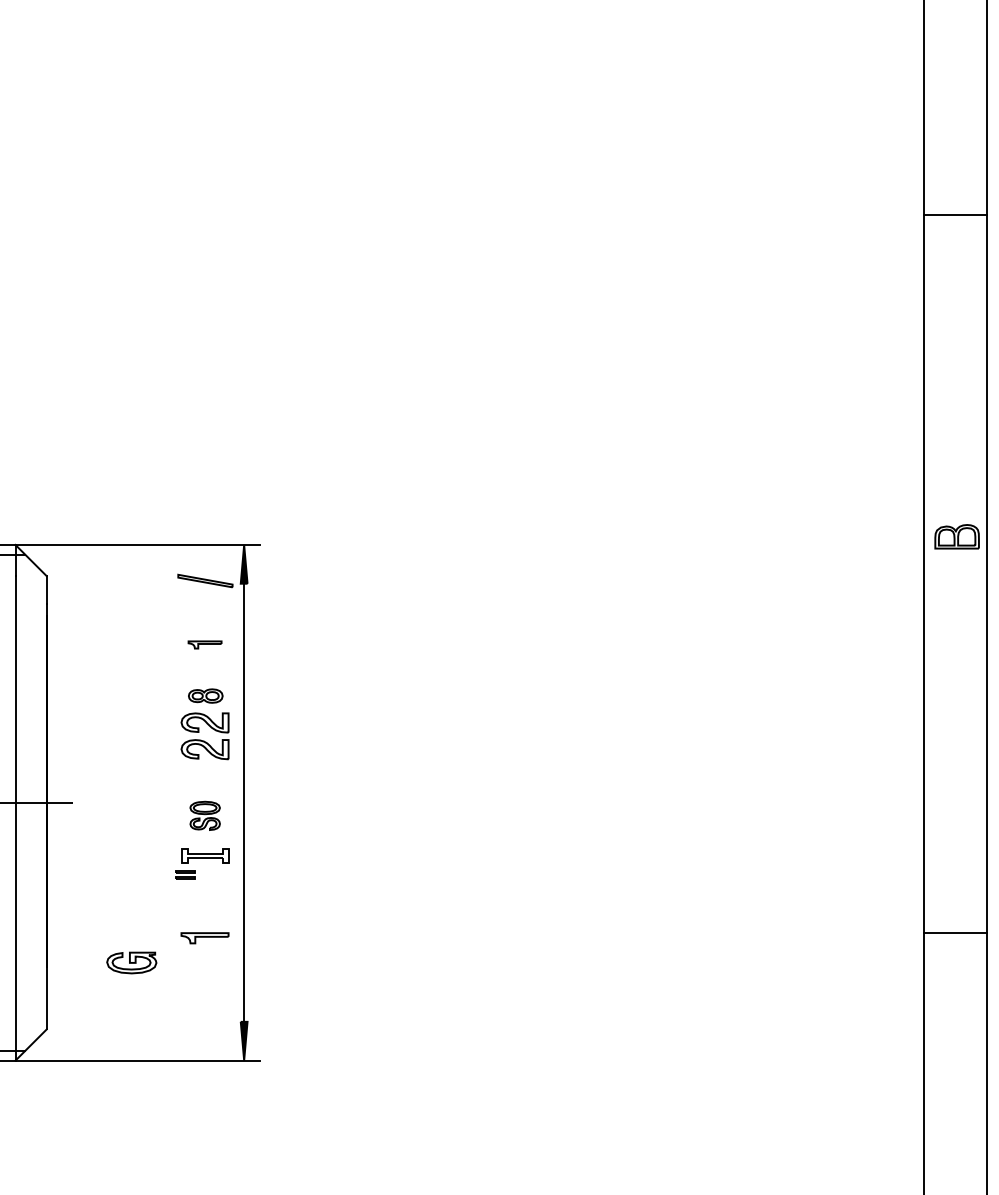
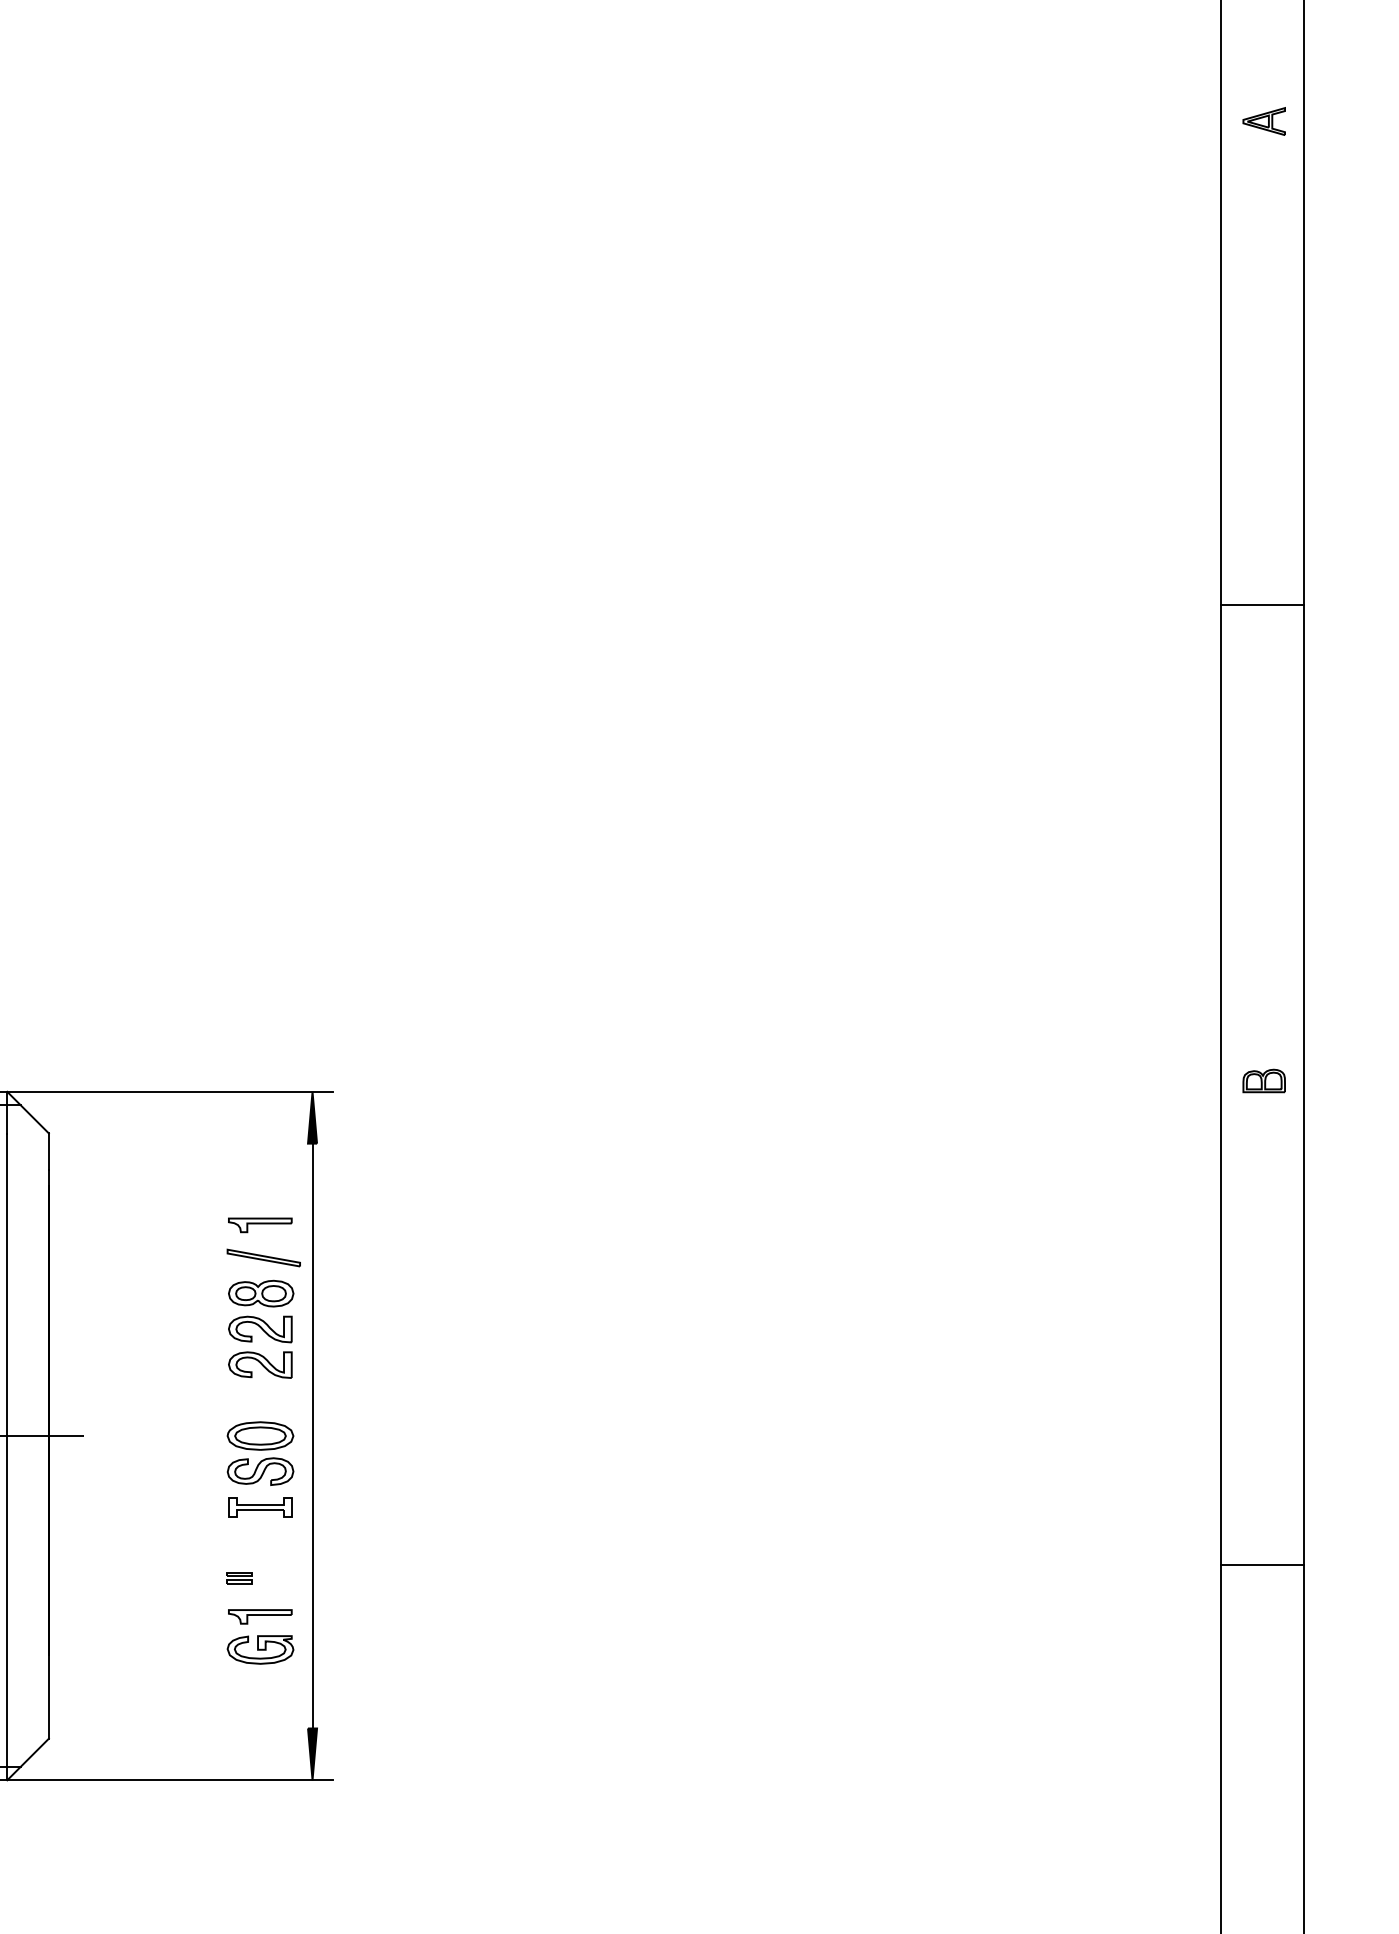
line: (955, 215) -> (1261, 605), moved
part: (956, 536) -> (1263, 1080), size x0.71
part: (205, 580) -> (263, 1257), moved
part: (205, 645) -> (260, 1225), size x1.43
part: (205, 695) -> (261, 1293), size x1.43
part: (205, 815) -> (260, 1453), size x1.67
part: (185, 875) -> (239, 1578), moved
line: (955, 933) -> (1261, 1565), moved
part: (131, 962) -> (260, 1649), moved

